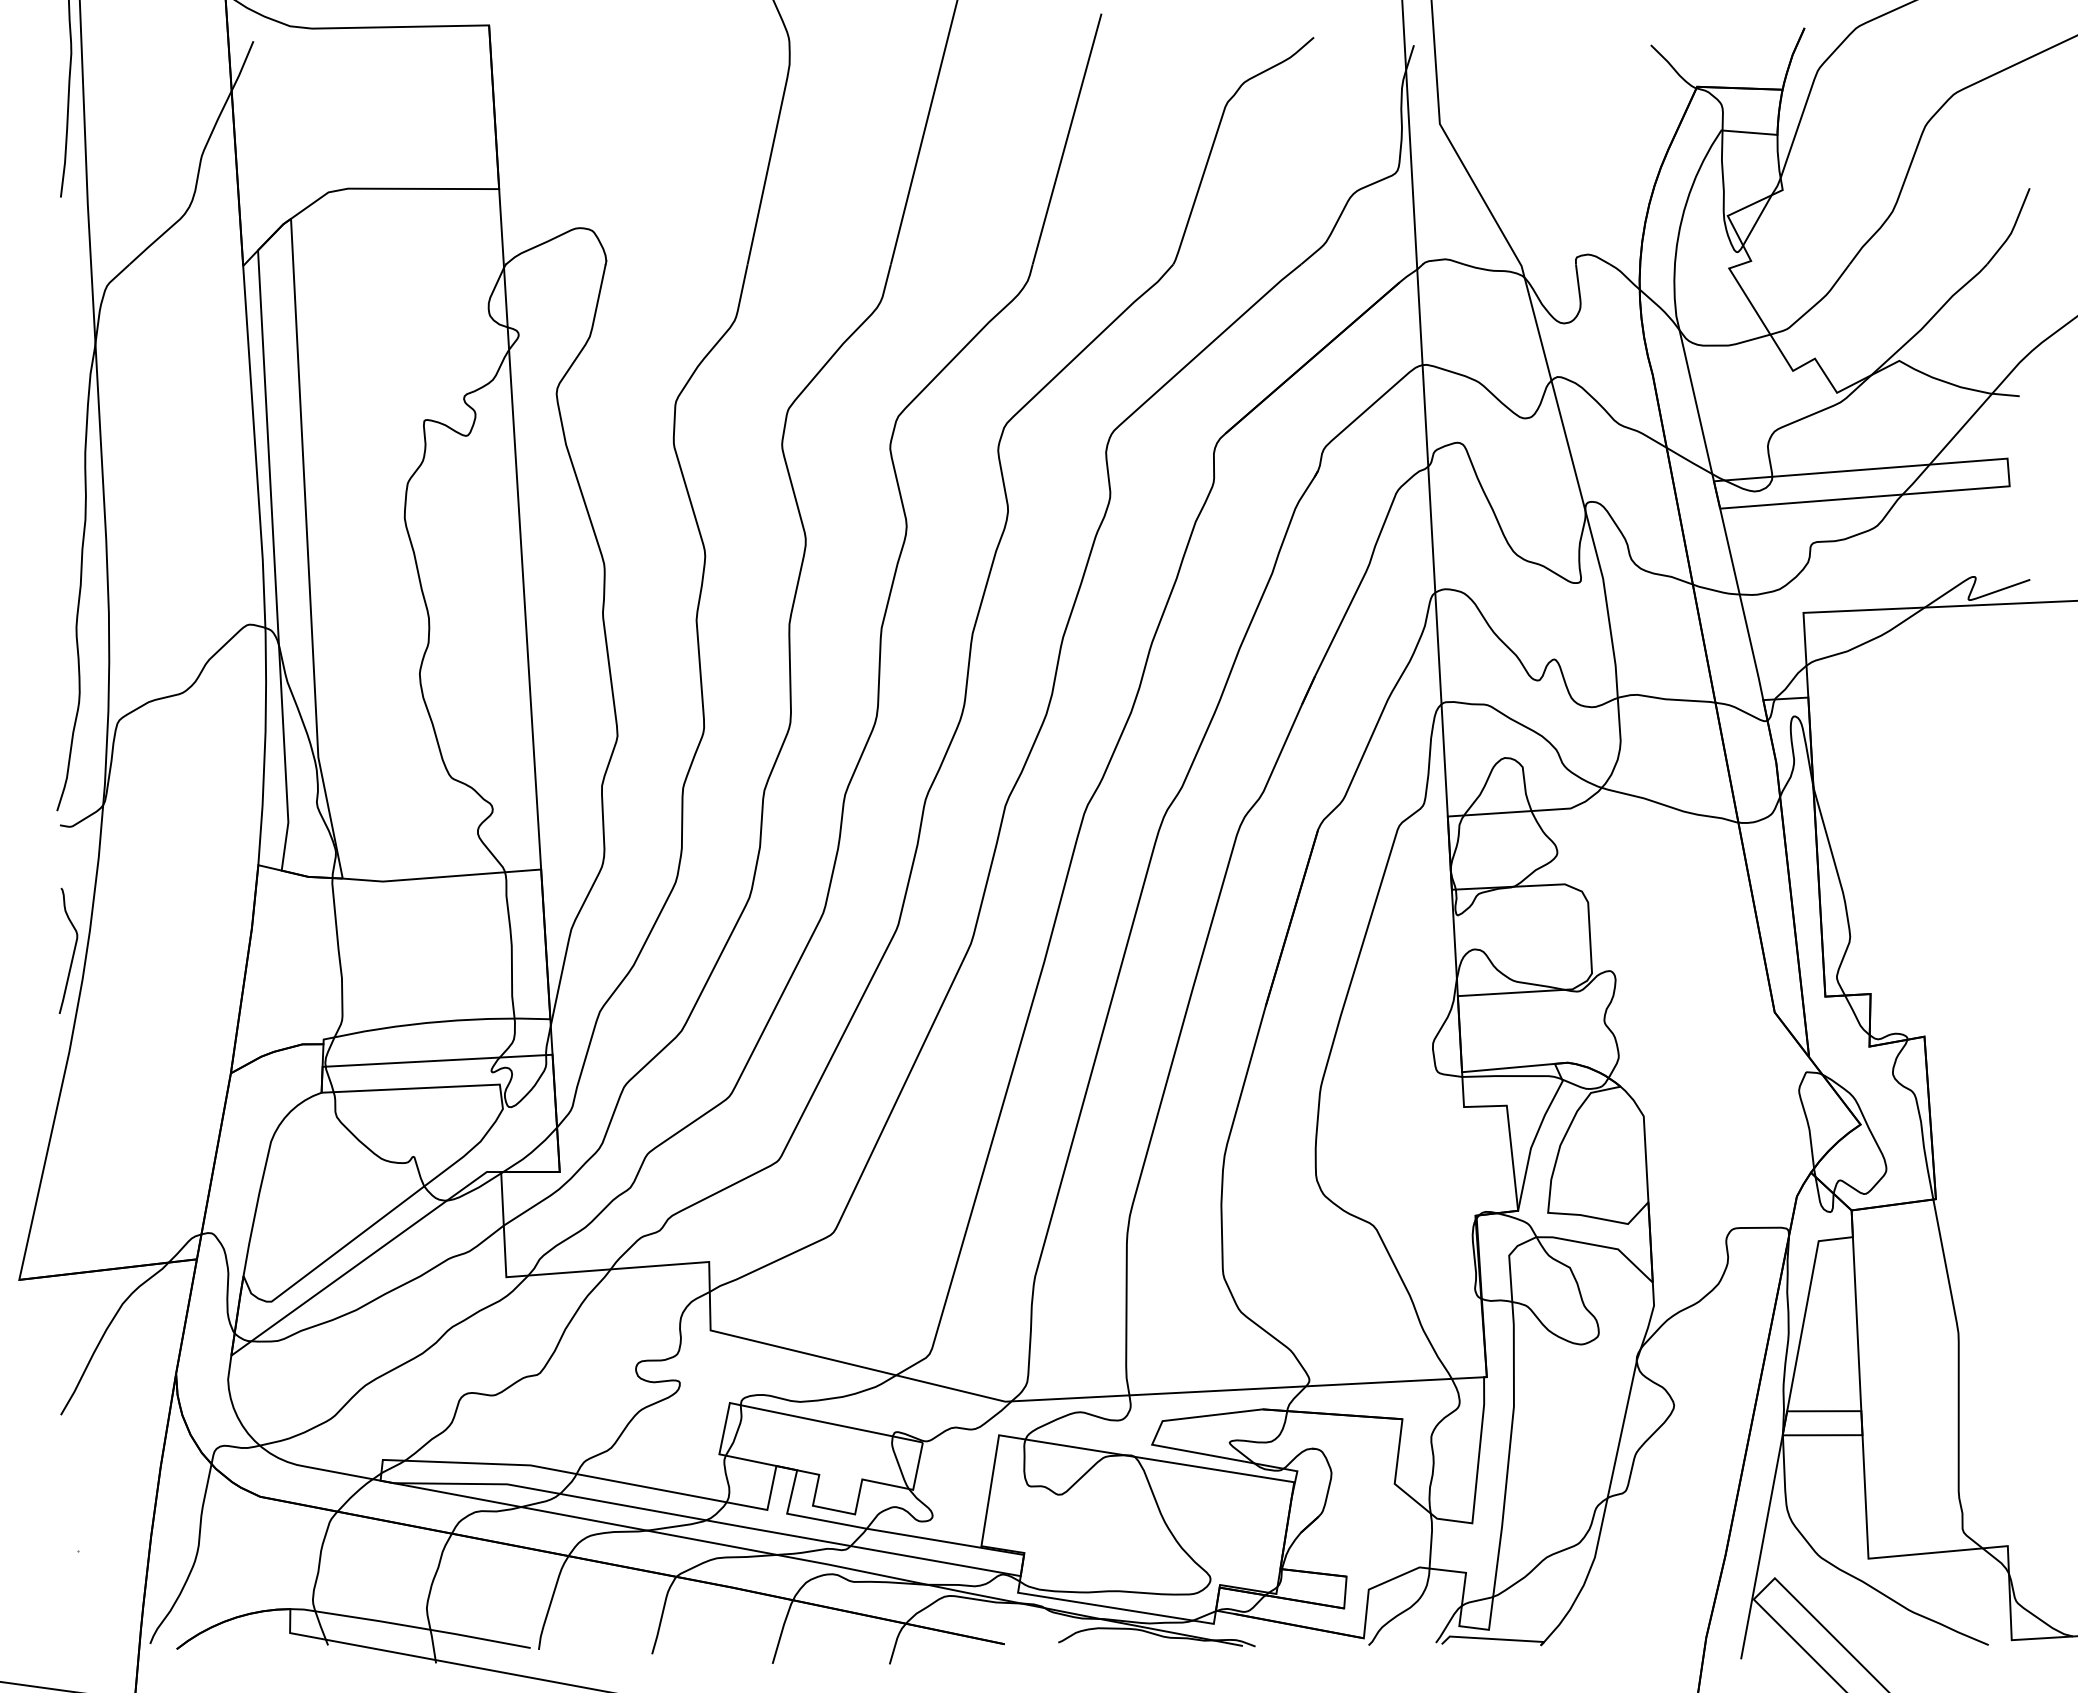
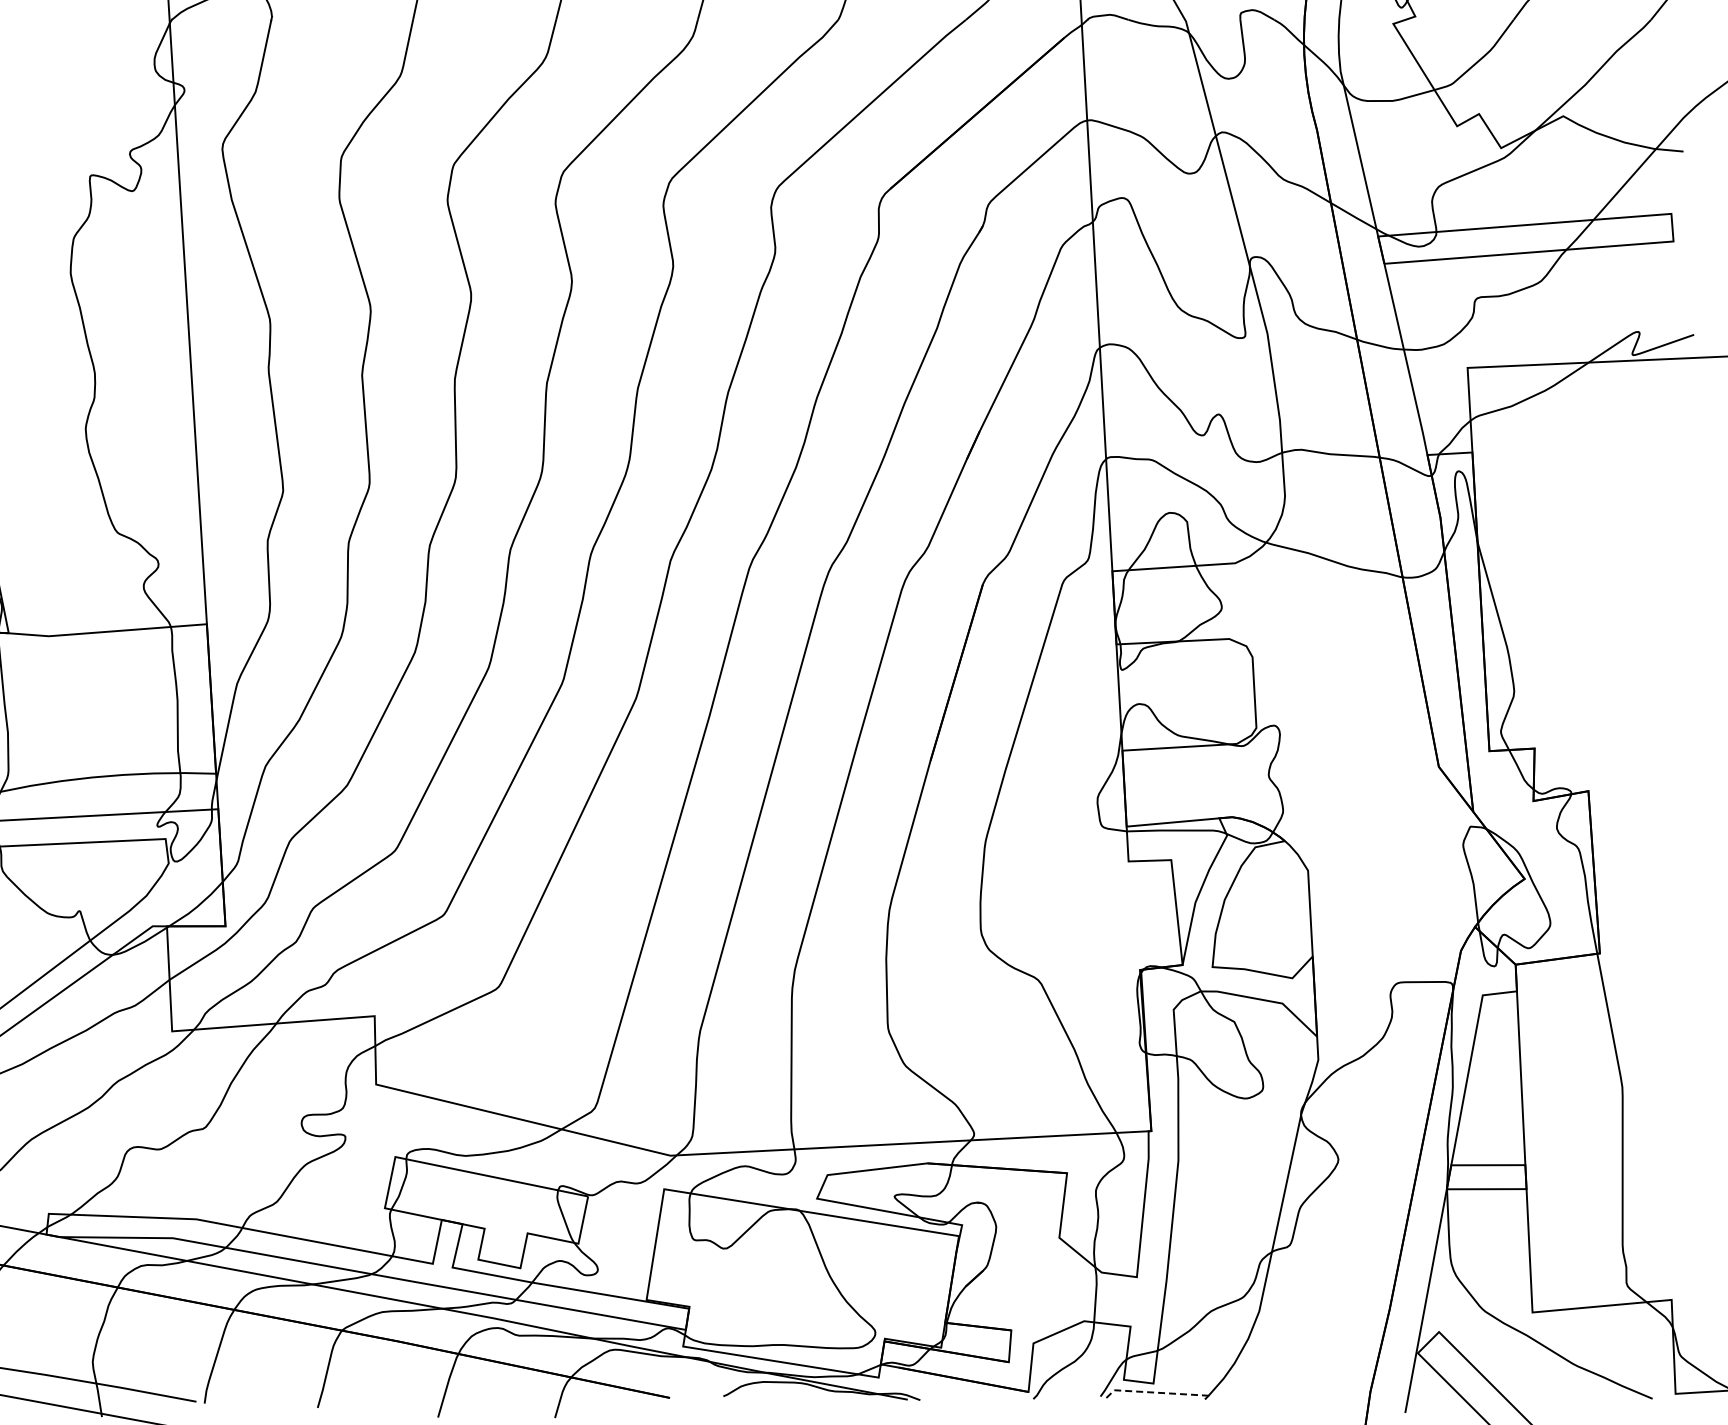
line: (1494, 1639) -> (1159, 1393), solid -> dashed

